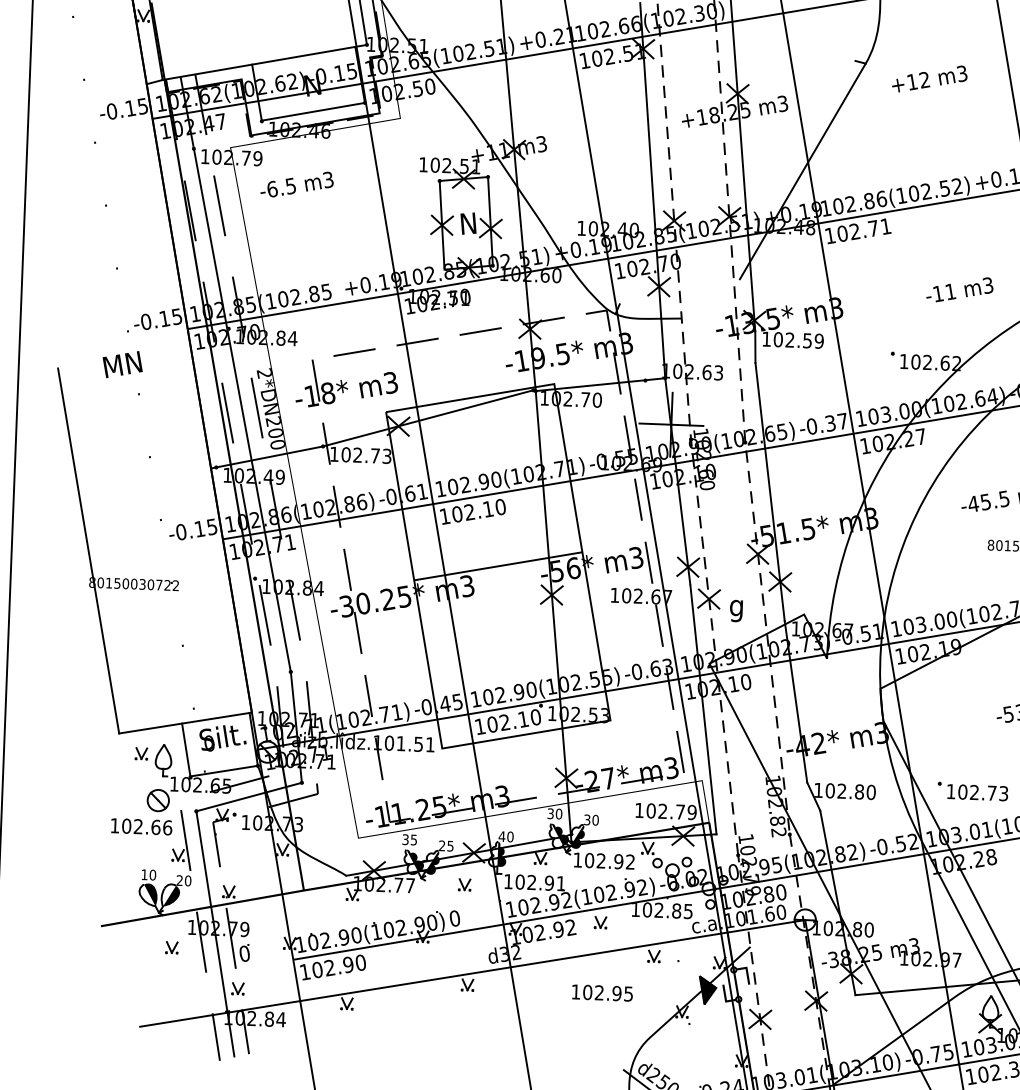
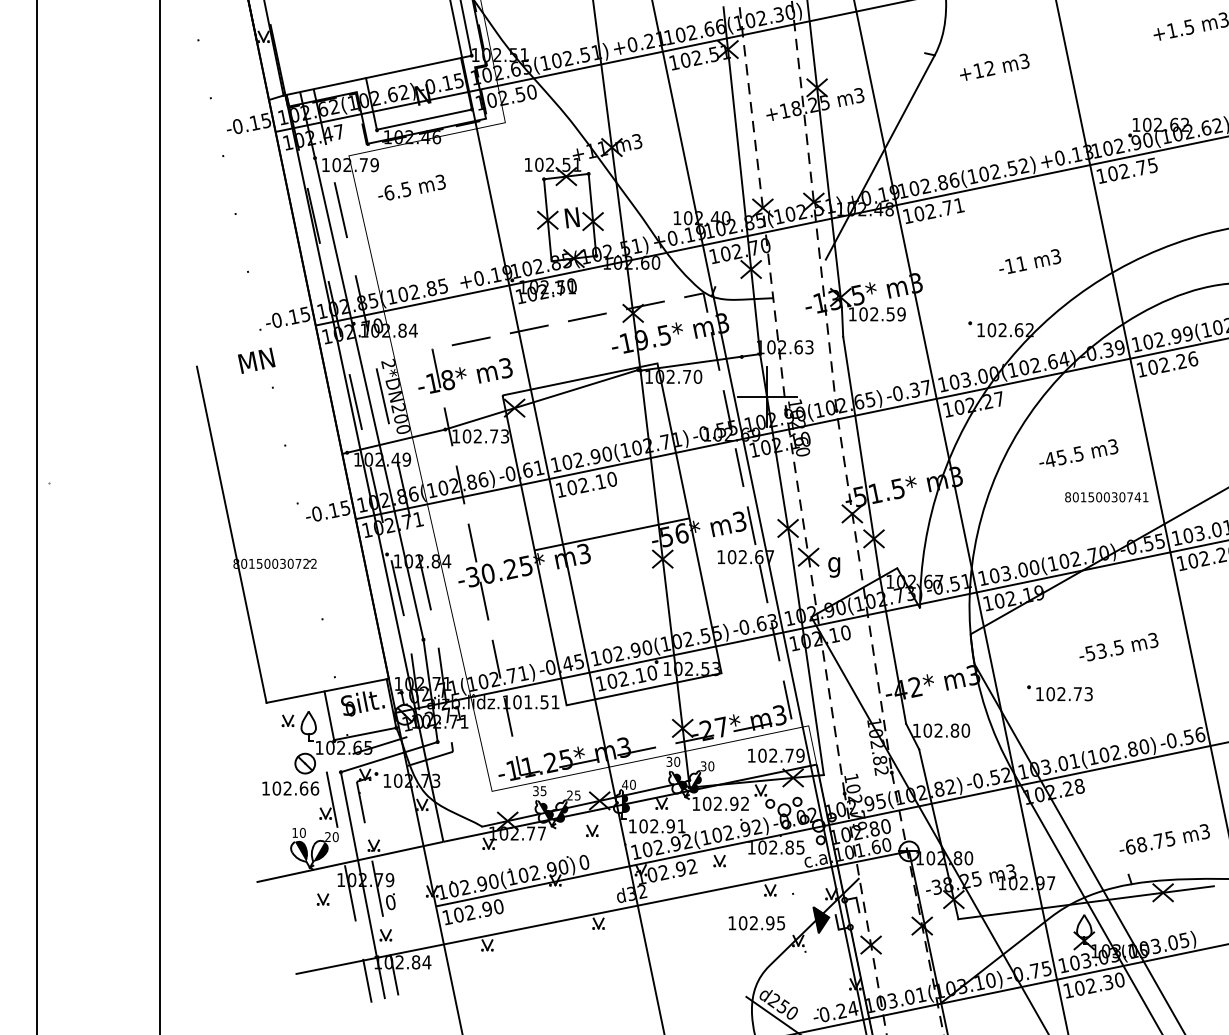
part: (972, 791) -> (1059, 693), moved
text: (602, 993) -> (756, 923), moved

